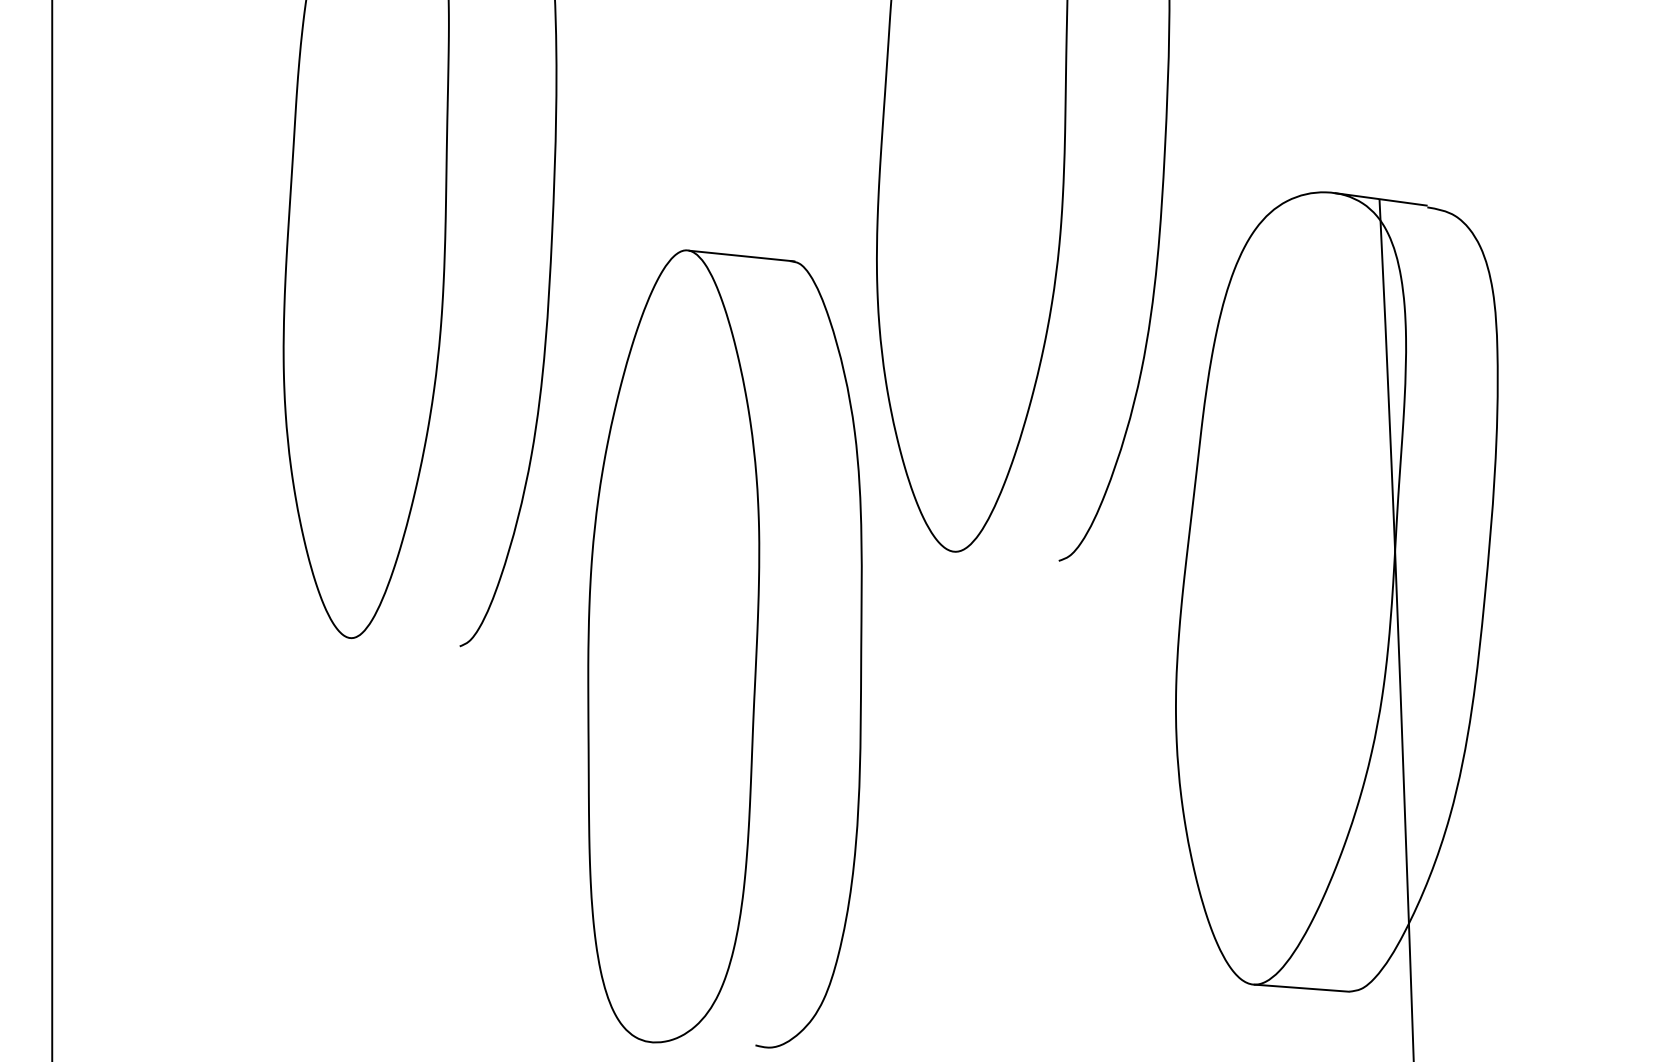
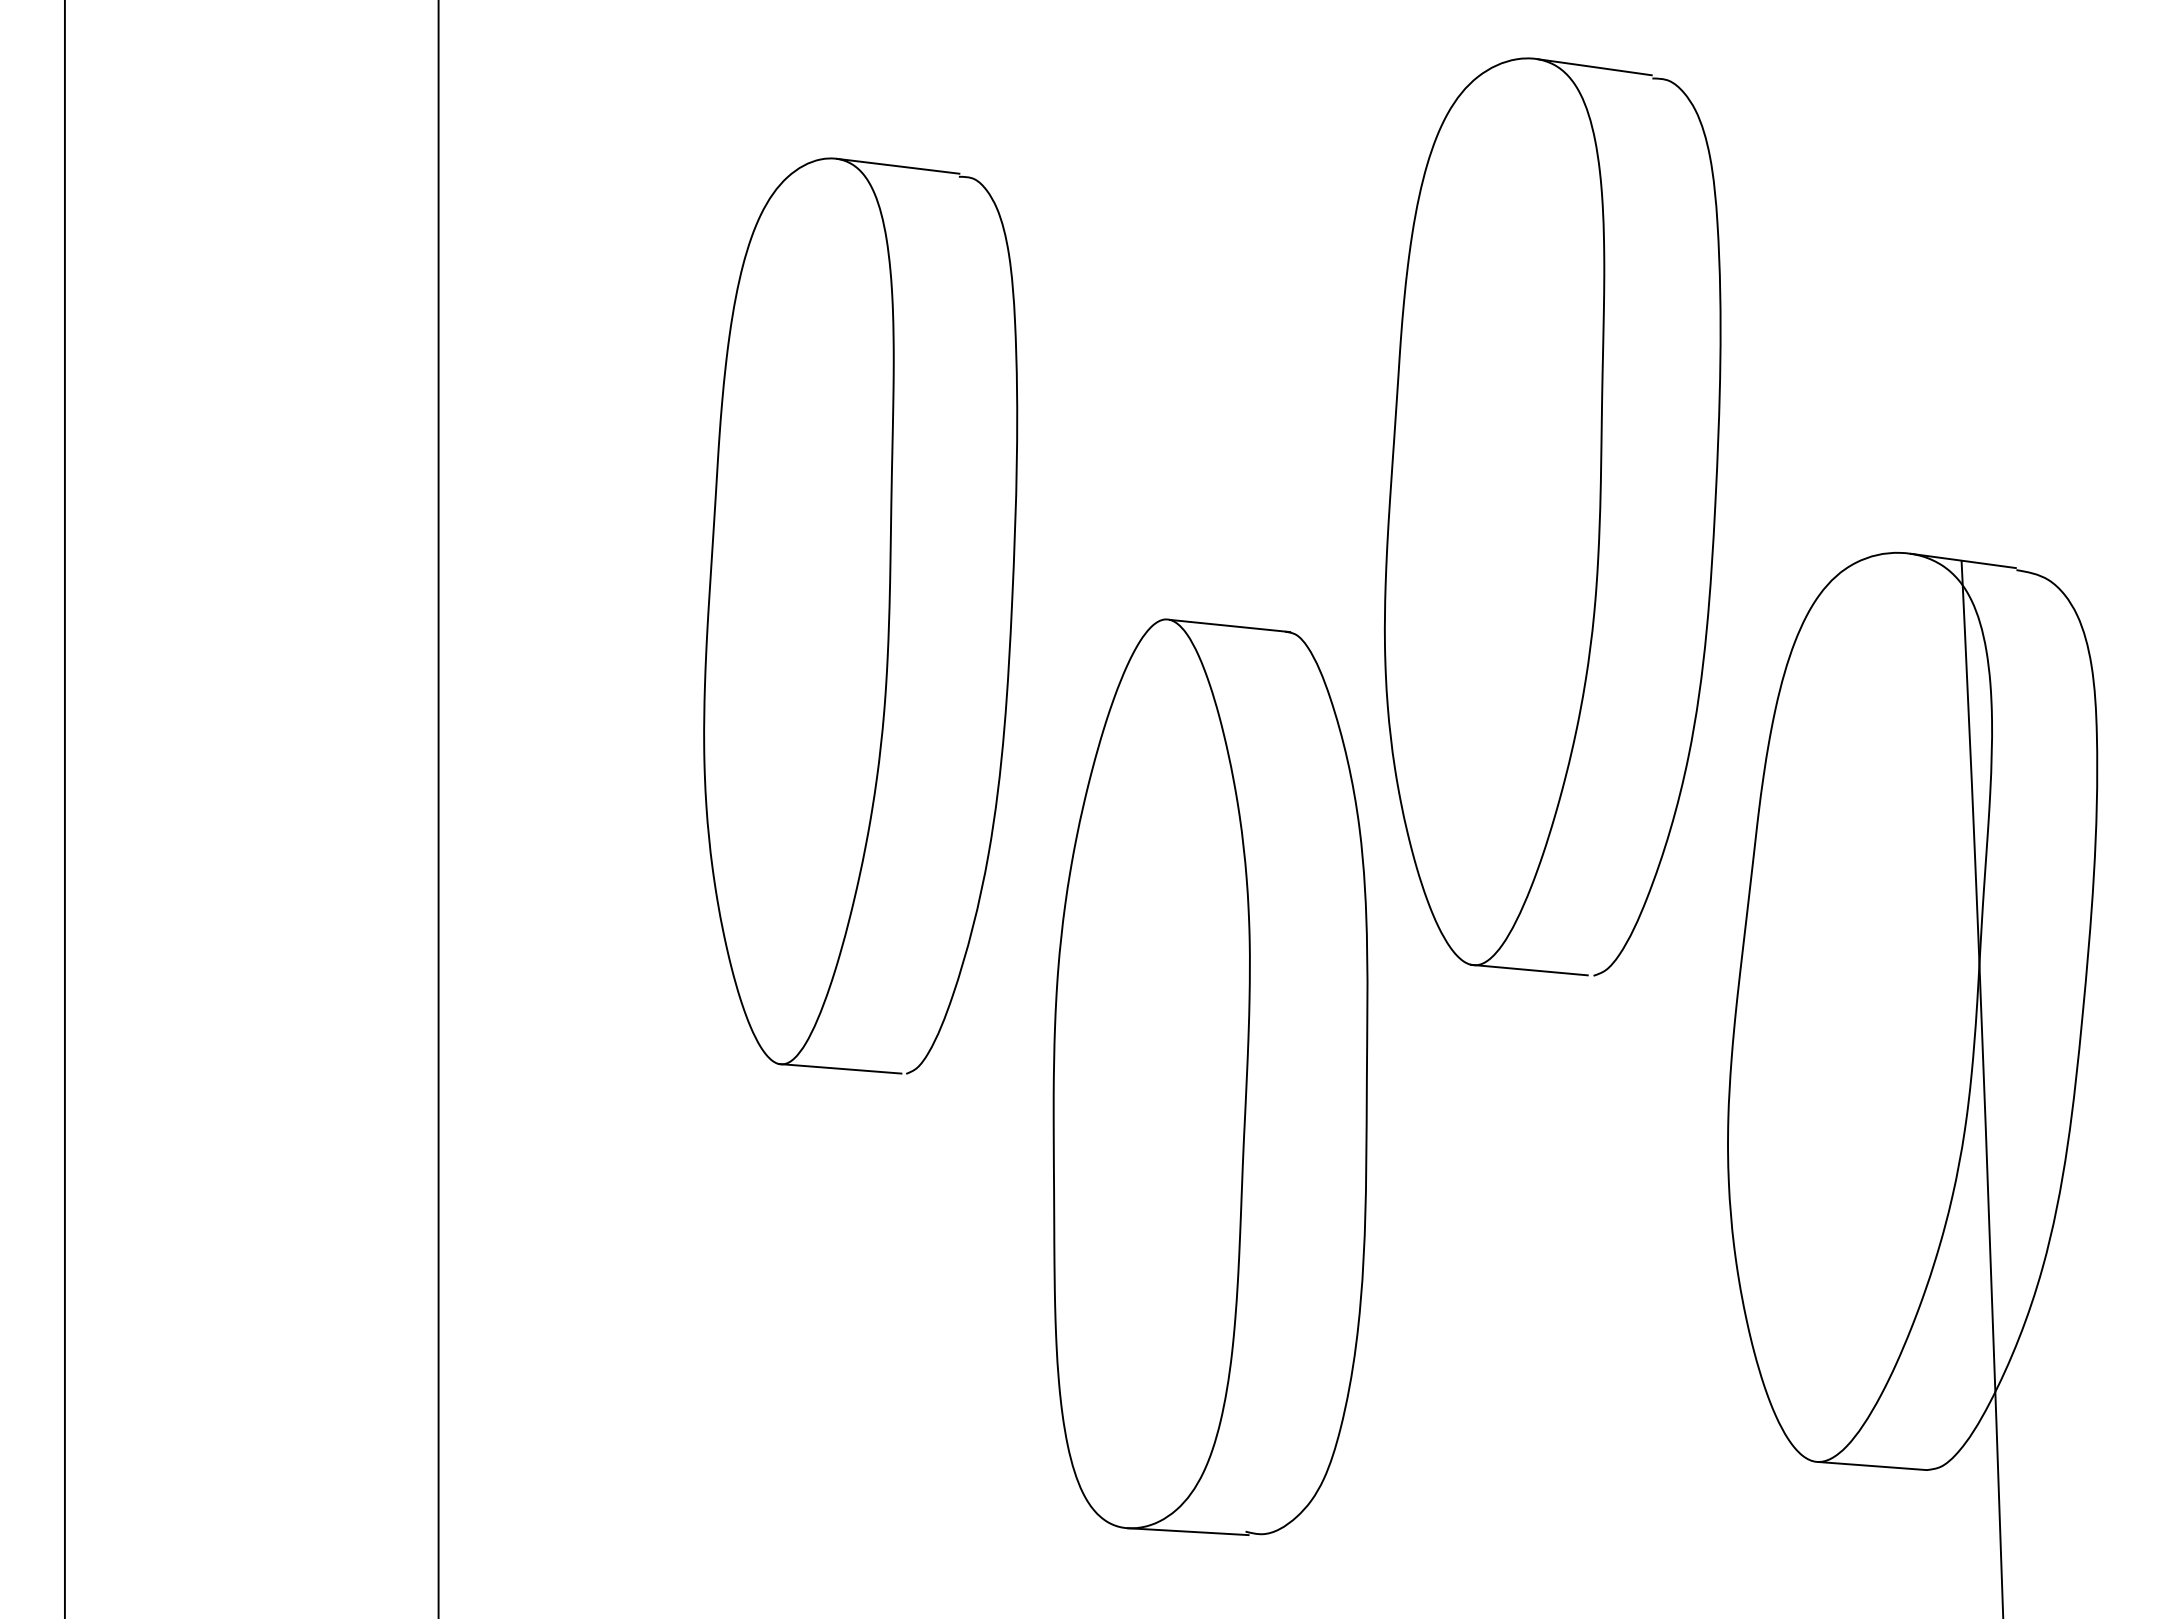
line: (1002, 555) -> (1528, 969), added
line: (401, 641) -> (839, 1068), added
line: (704, 1045) -> (1187, 1531), added

